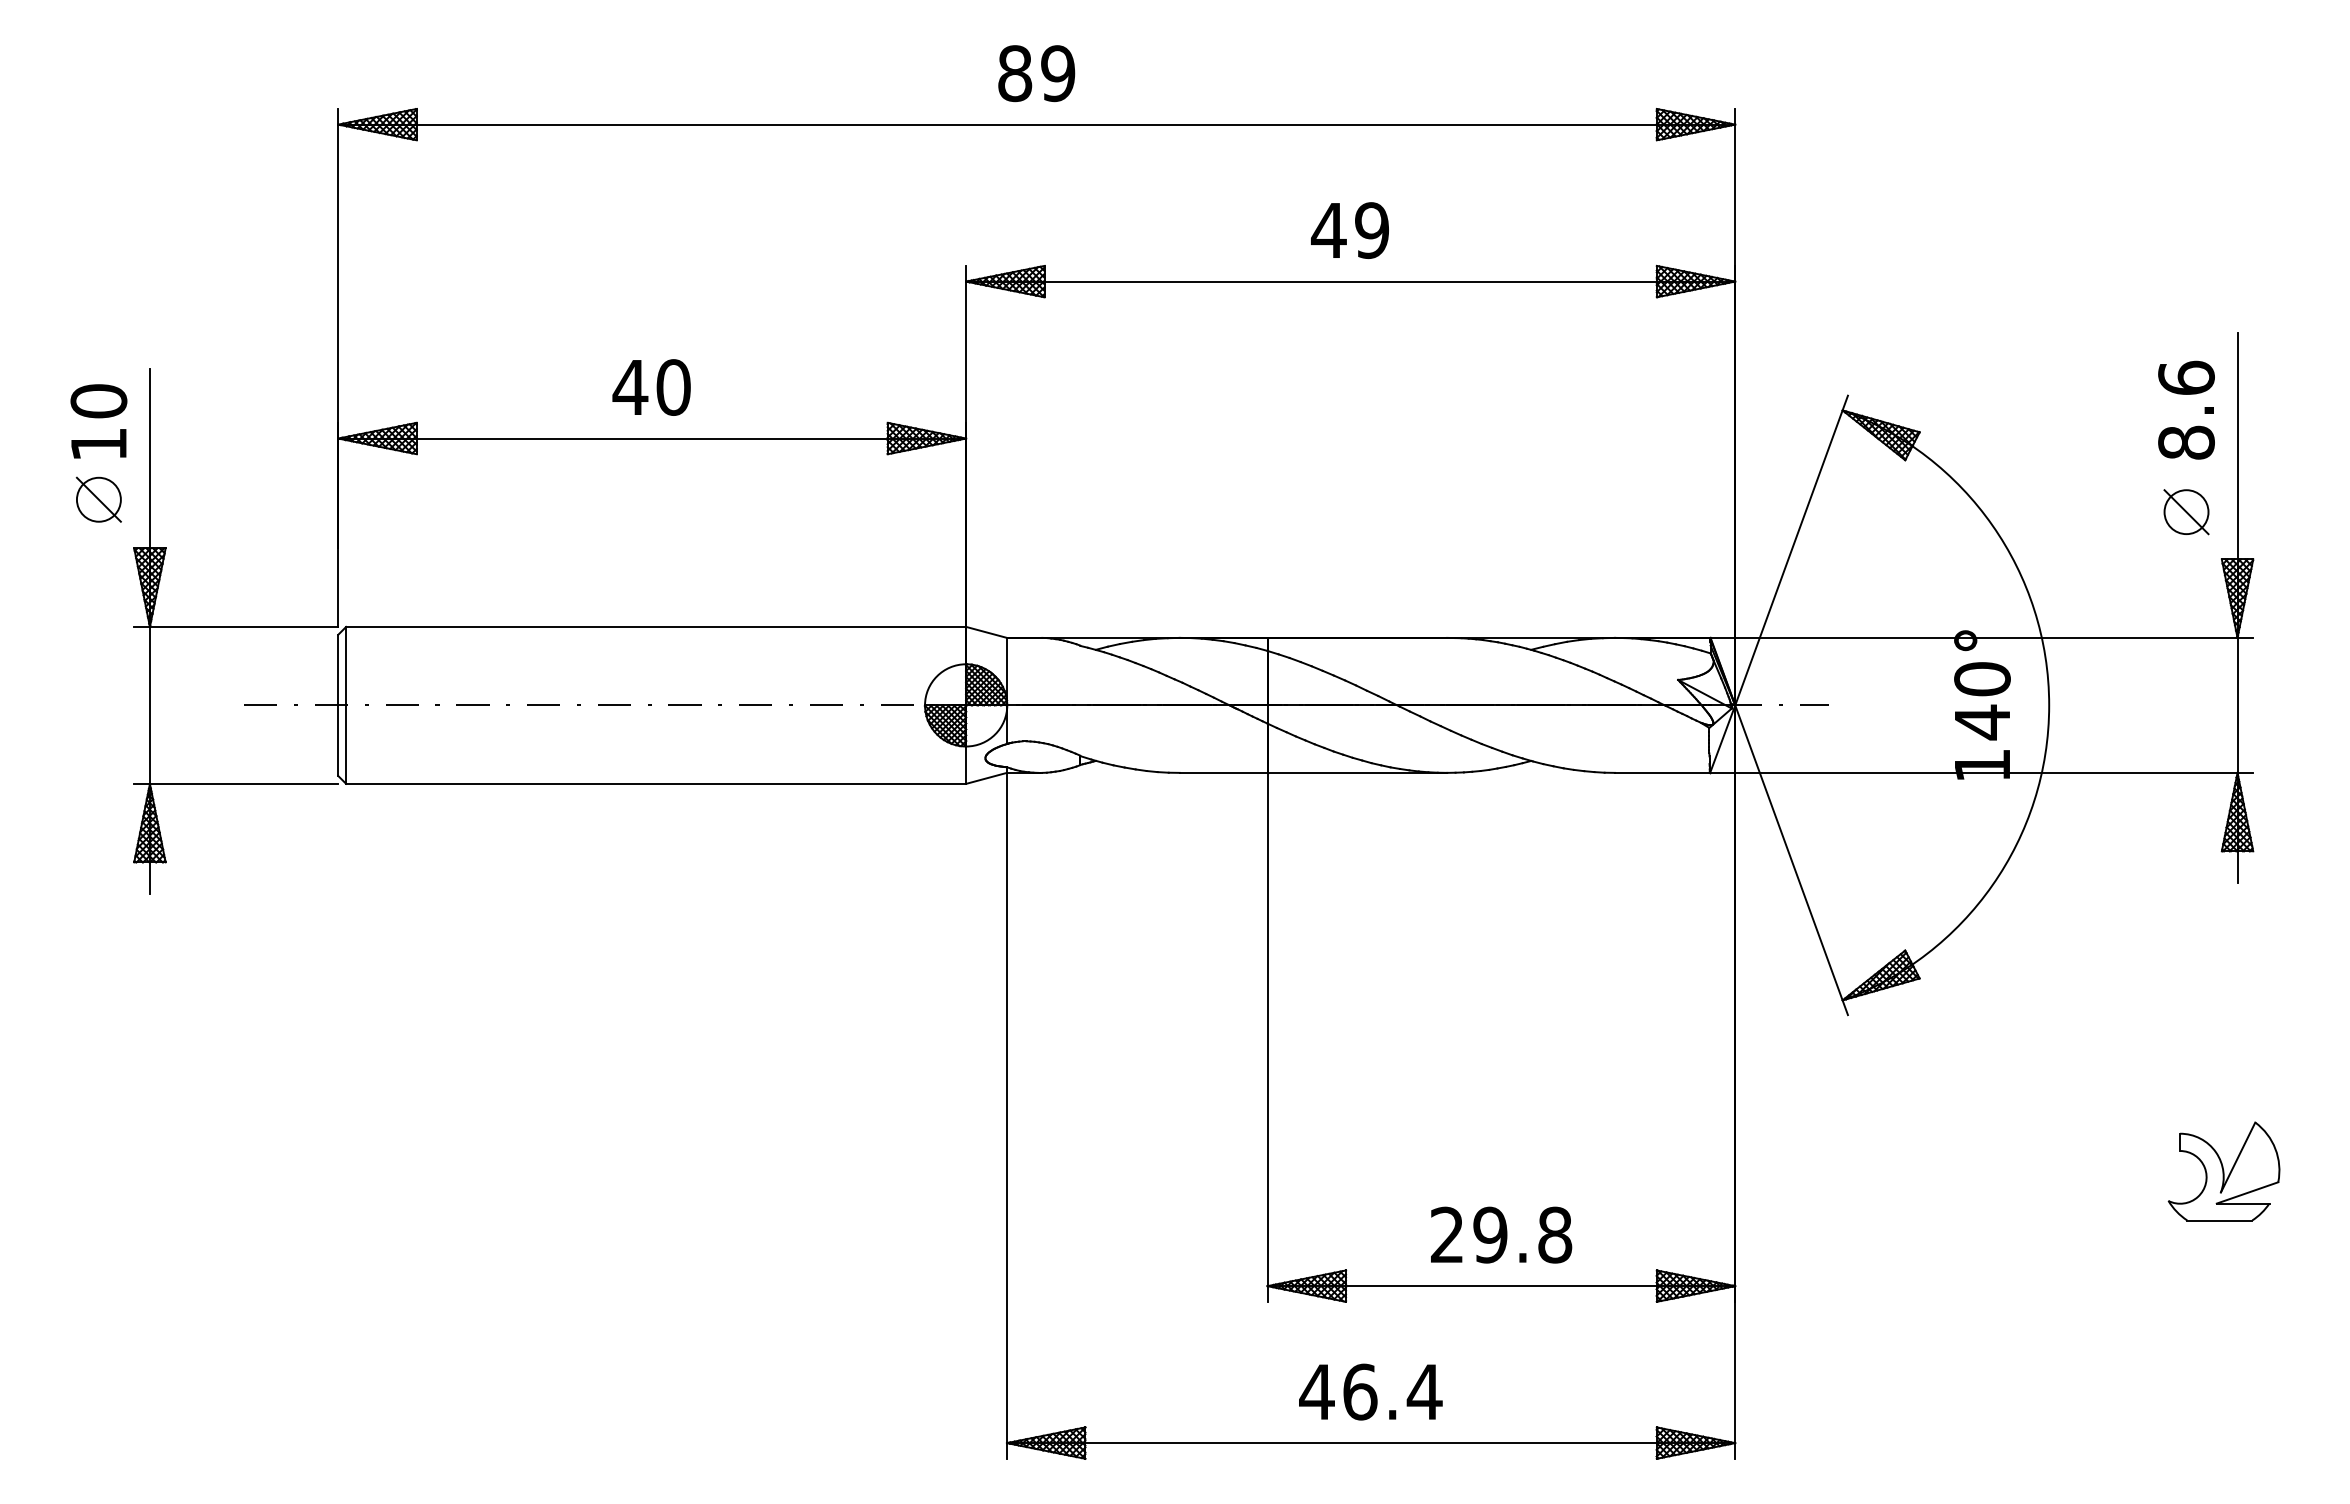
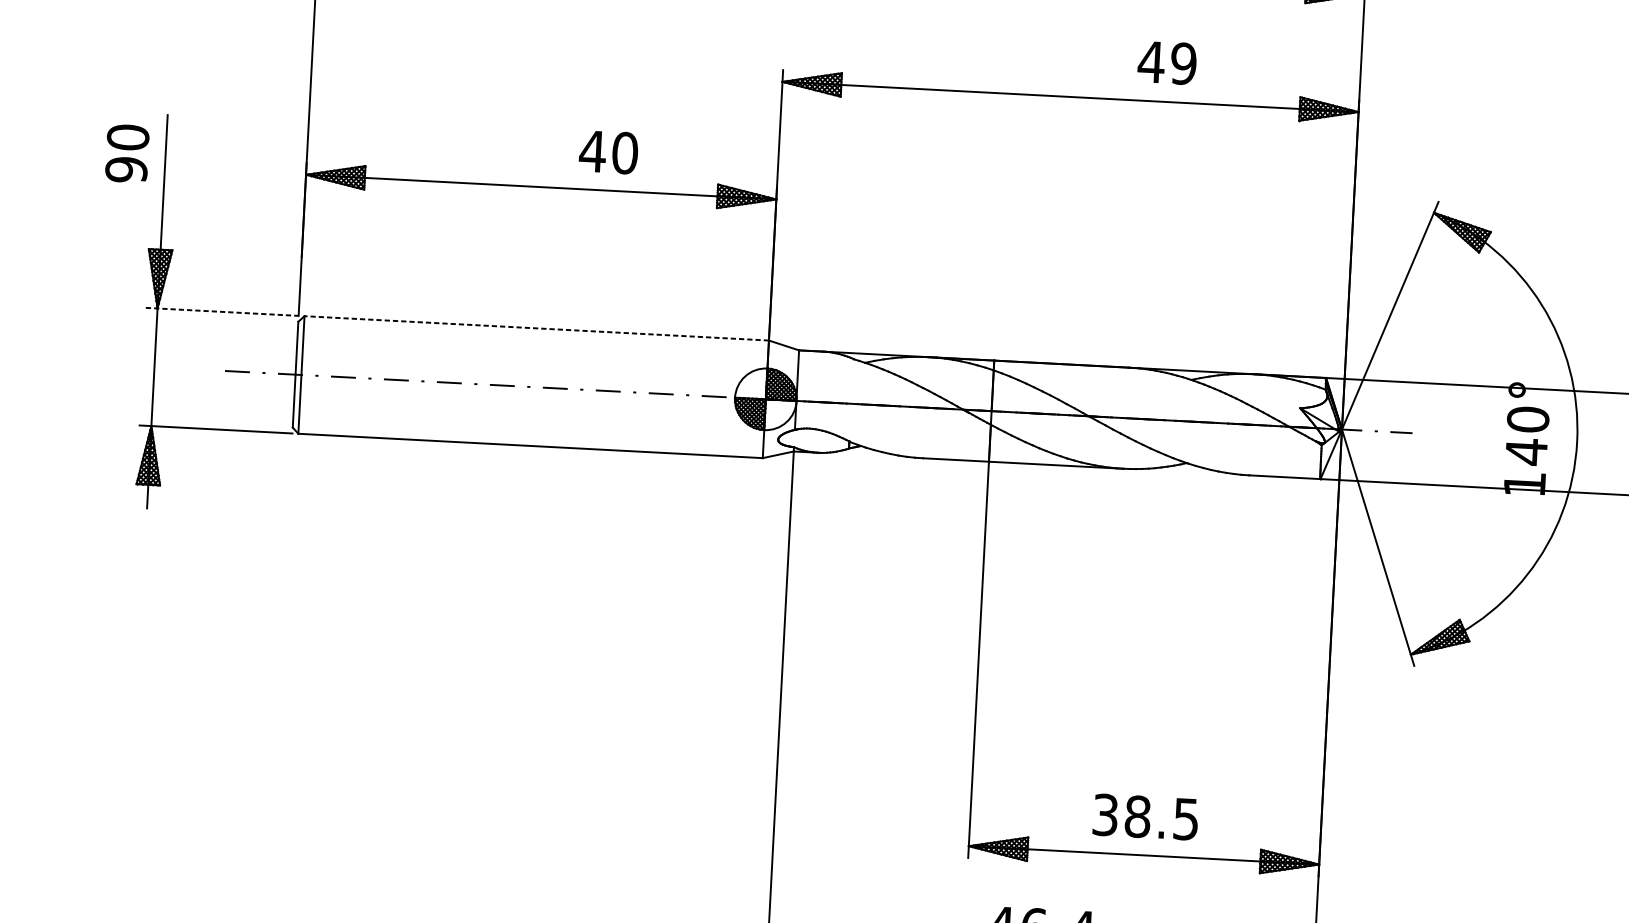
text: (1349, 230) -> (1166, 62), moved
text: (651, 387) -> (608, 152), moved
text: (98, 444) -> (126, 169), 10 -> 90
part: (98, 499) -> (124, 211), removed
line: (236, 626) -> (222, 311), solid -> dashed
line: (656, 626) -> (537, 328), solid -> dashed
text: (1501, 1234) -> (1146, 816), 29.8 -> 38.5

